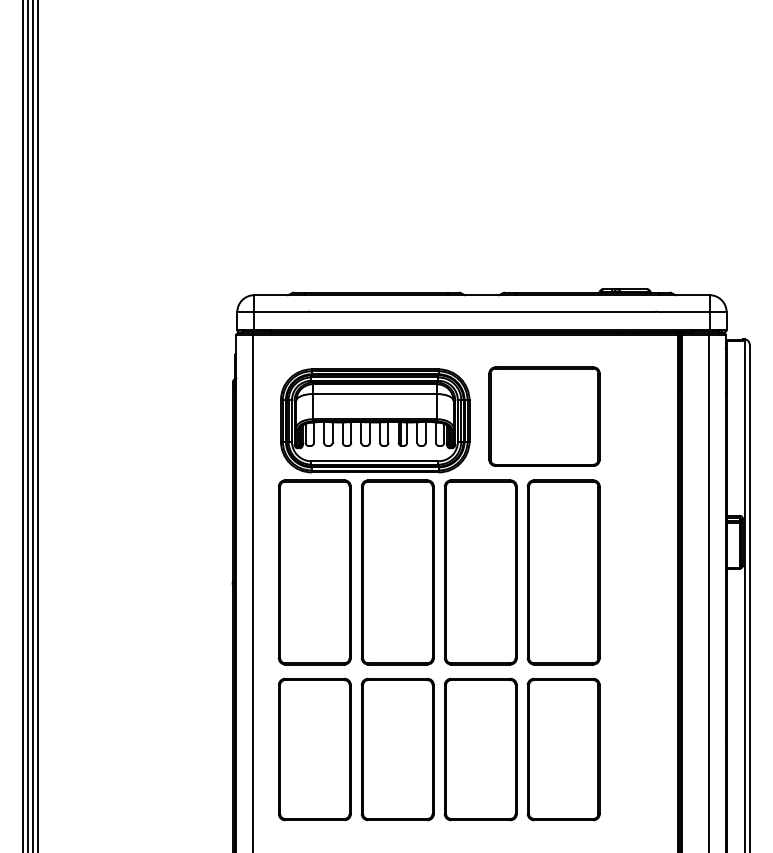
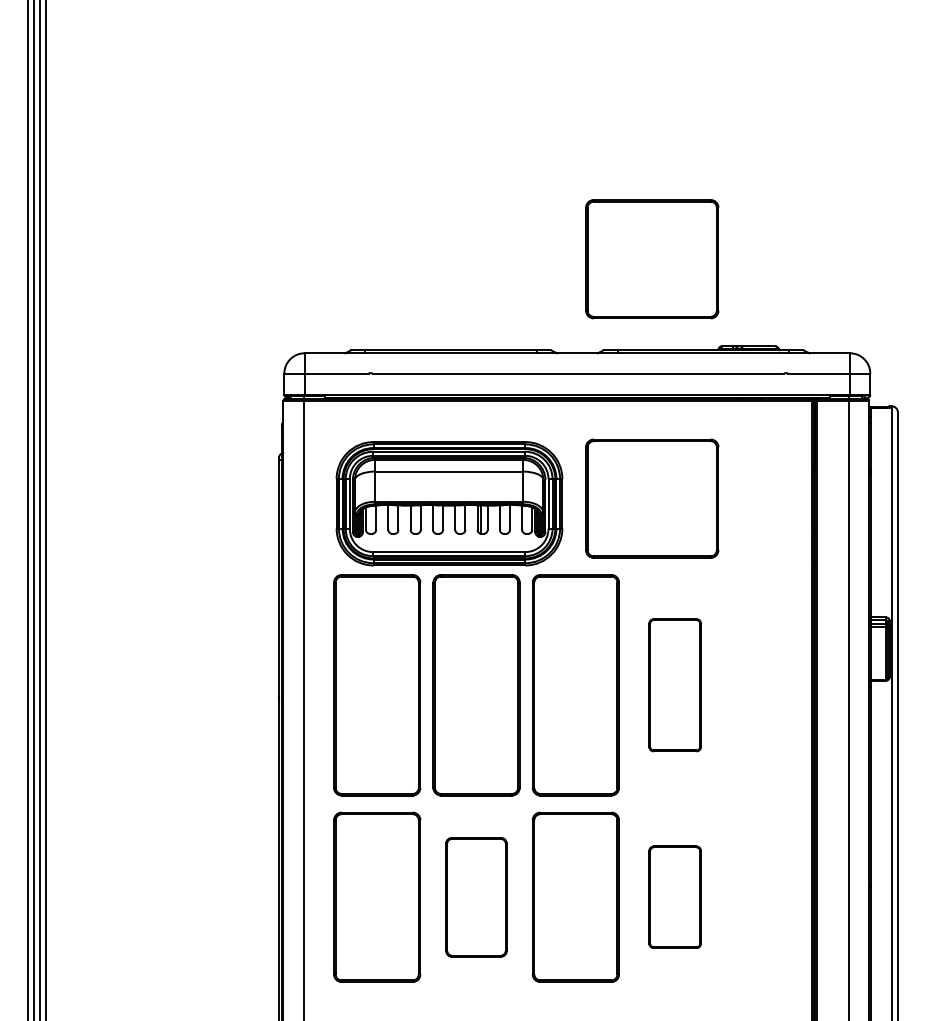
part: (544, 216) -> (652, 259), added
part: (563, 572) -> (674, 685), size x0.6
part: (397, 749) -> (476, 897), size x0.7
part: (563, 749) -> (674, 897), size x0.6

